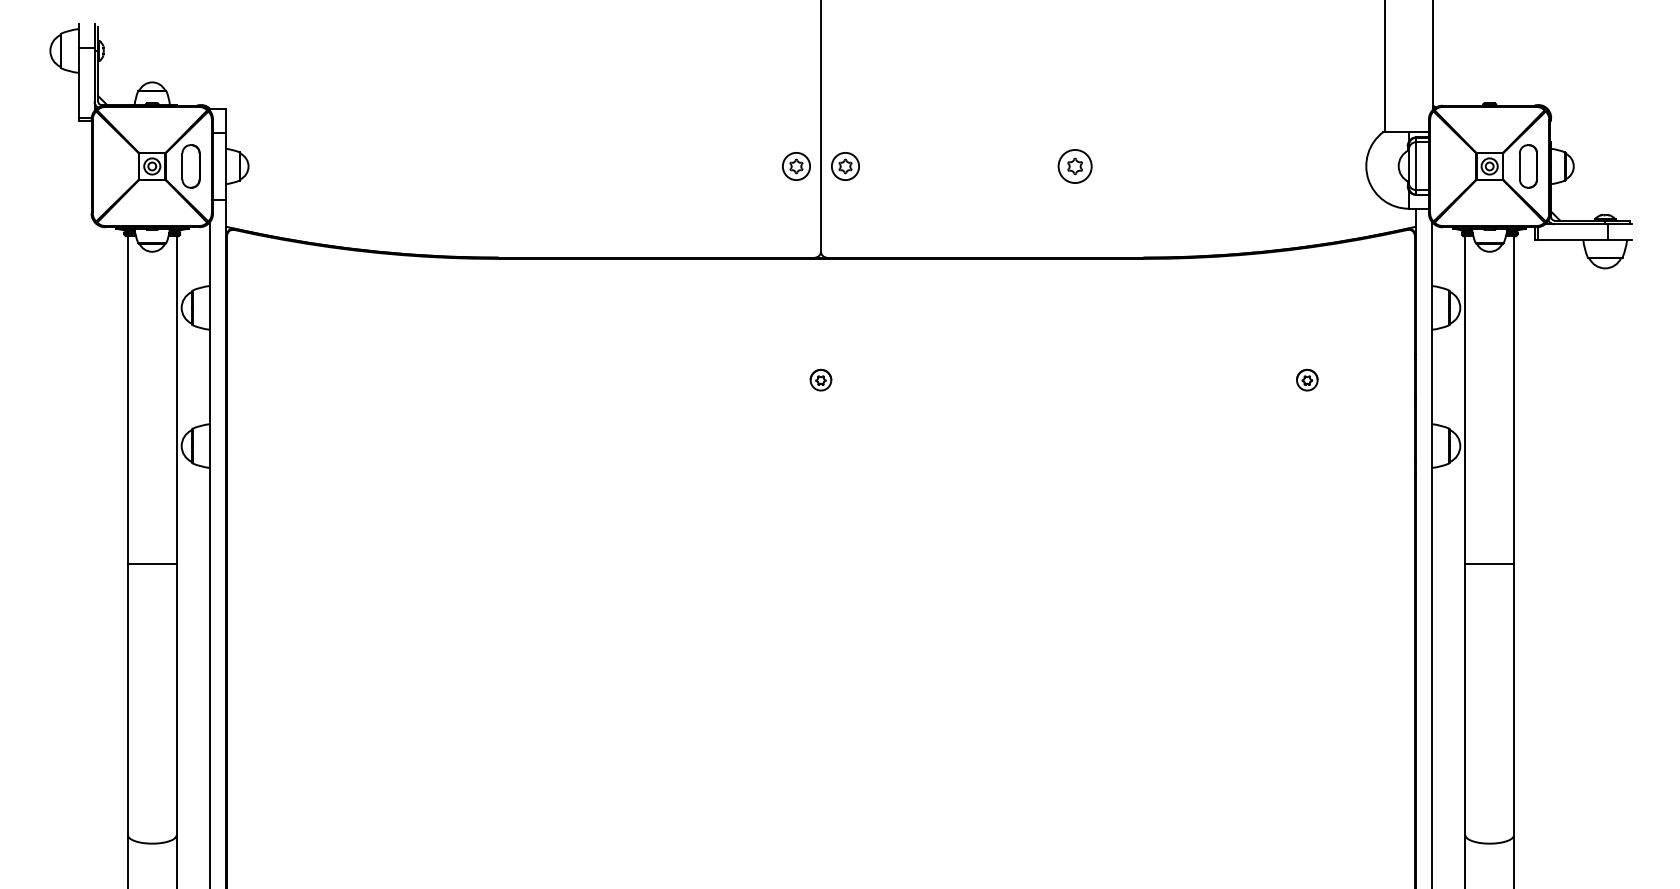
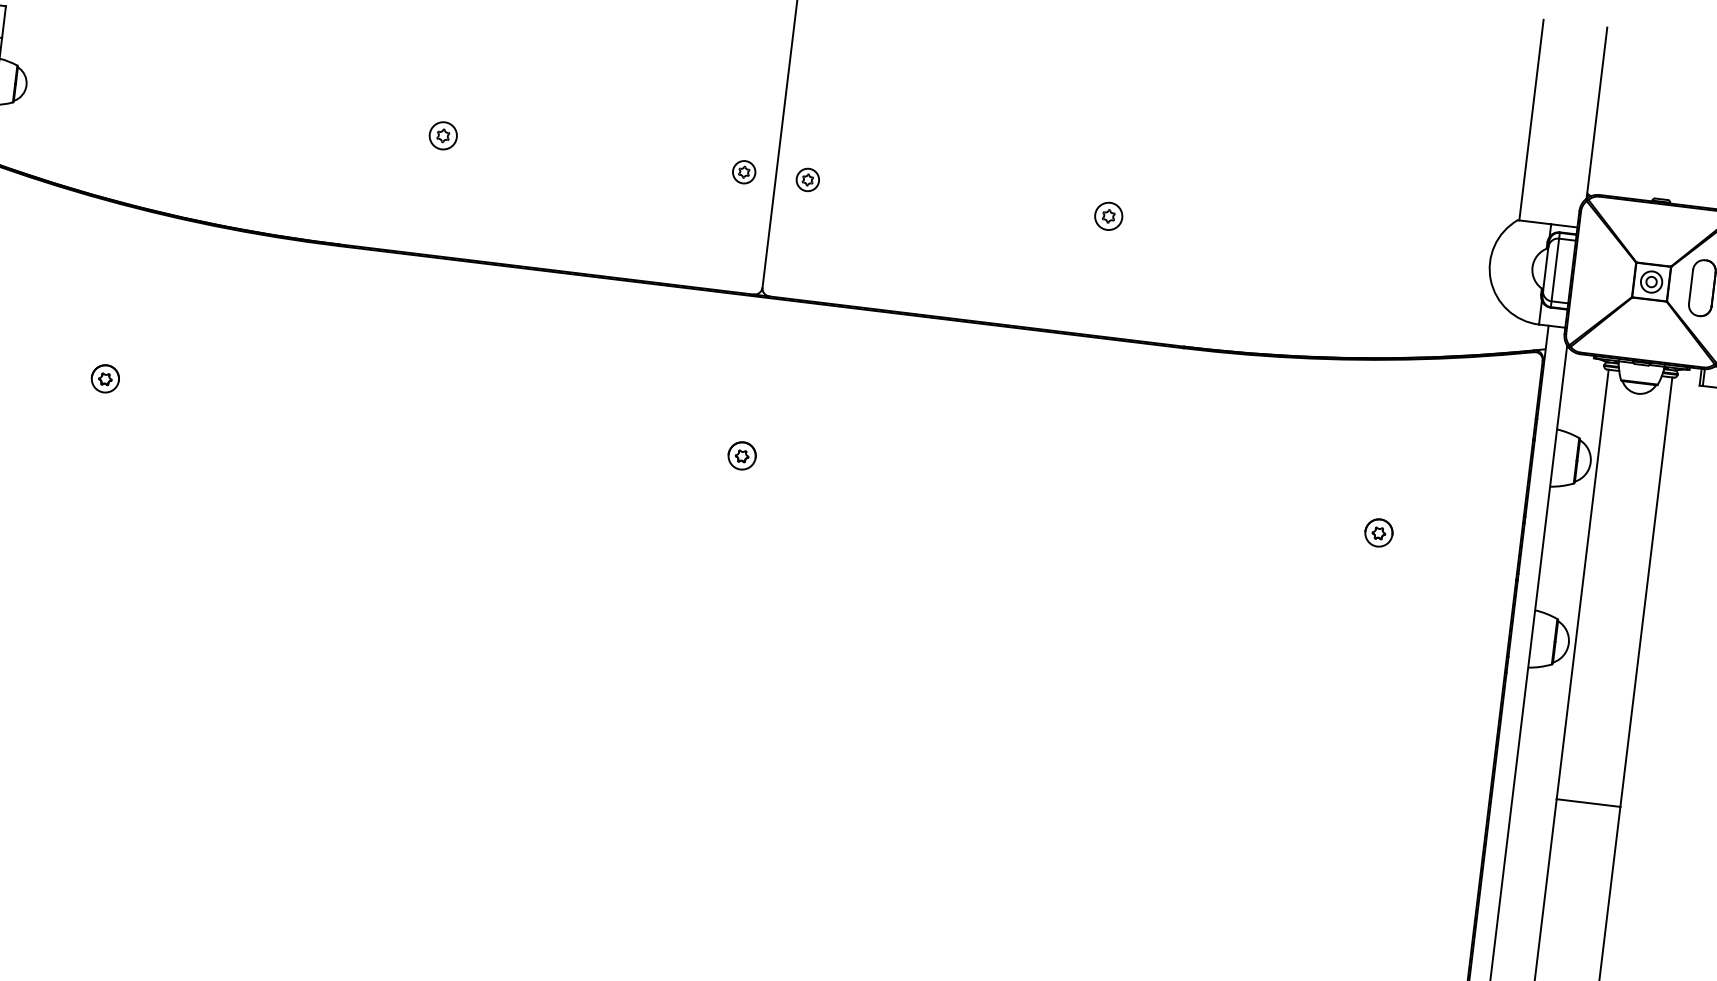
part: (566, 166) -> (442, 135), added
part: (796, 166) -> (743, 172), size x0.62
part: (844, 166) -> (806, 179), size x0.62
part: (1074, 166) -> (1107, 216), size x0.62
part: (334, 379) -> (105, 377), added

